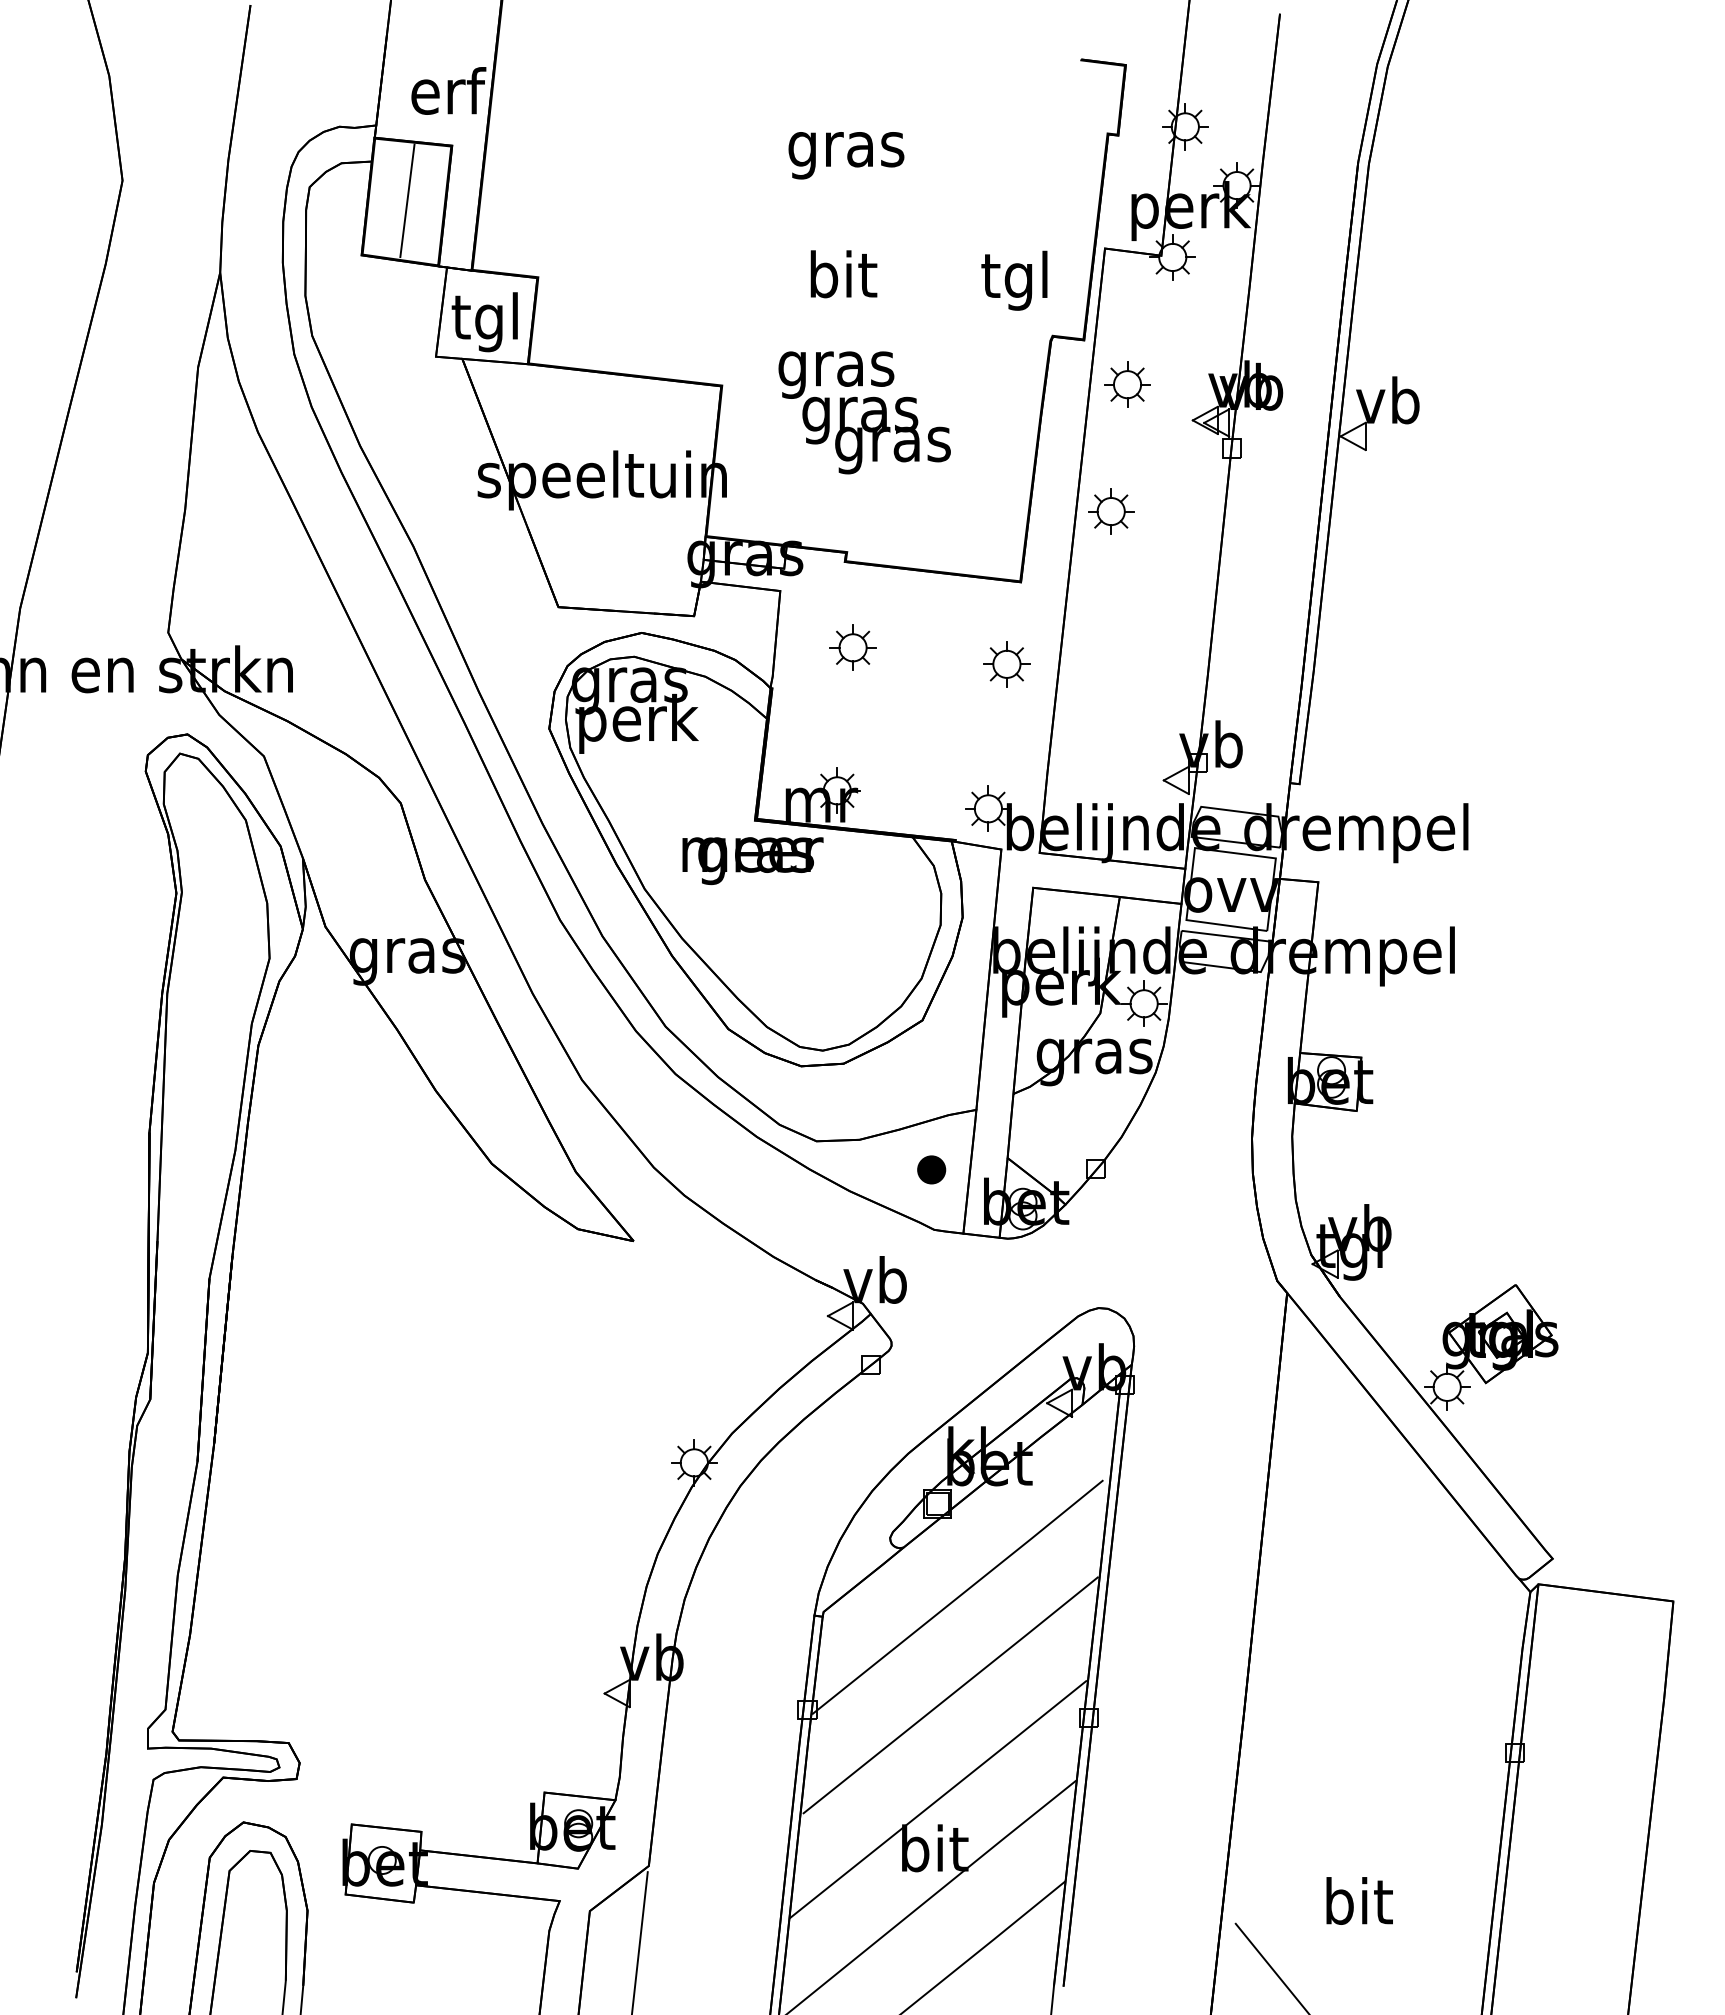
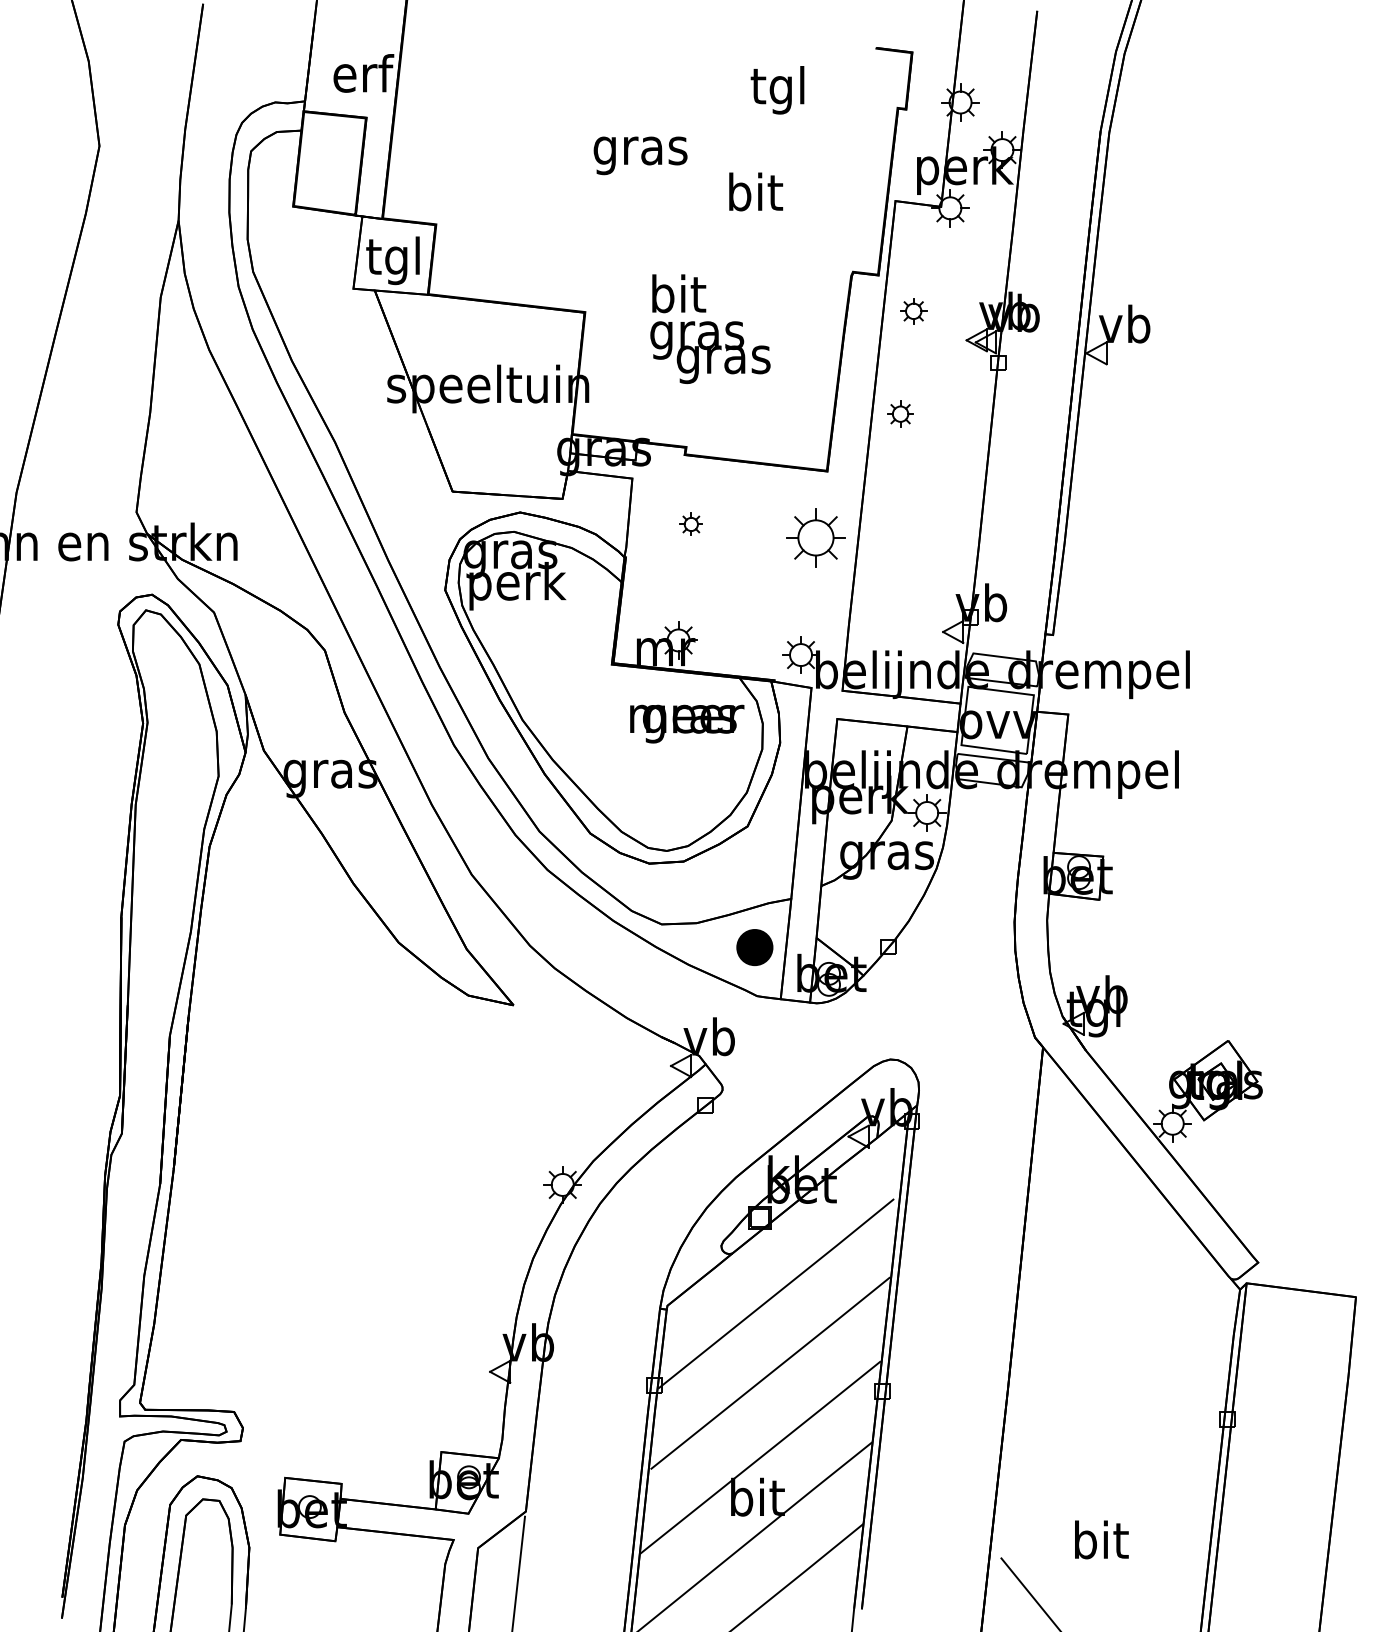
text: (846, 155) -> (640, 155), moved
line: (407, 200) -> (330, 162), removed
text: (843, 274) -> (755, 192), moved
text: (1014, 280) -> (777, 90), moved
text: (836, 368) -> (677, 298), gras -> bit
part: (1127, 384) -> (913, 311), size x0.7
part: (1111, 511) -> (900, 414), size x0.7
part: (852, 647) -> (690, 524), size x0.6
part: (1006, 664) -> (815, 538), size x1.6
text: (752, 861) -> (686, 724), moved
part: (931, 1169) -> (754, 947), size x1.6

